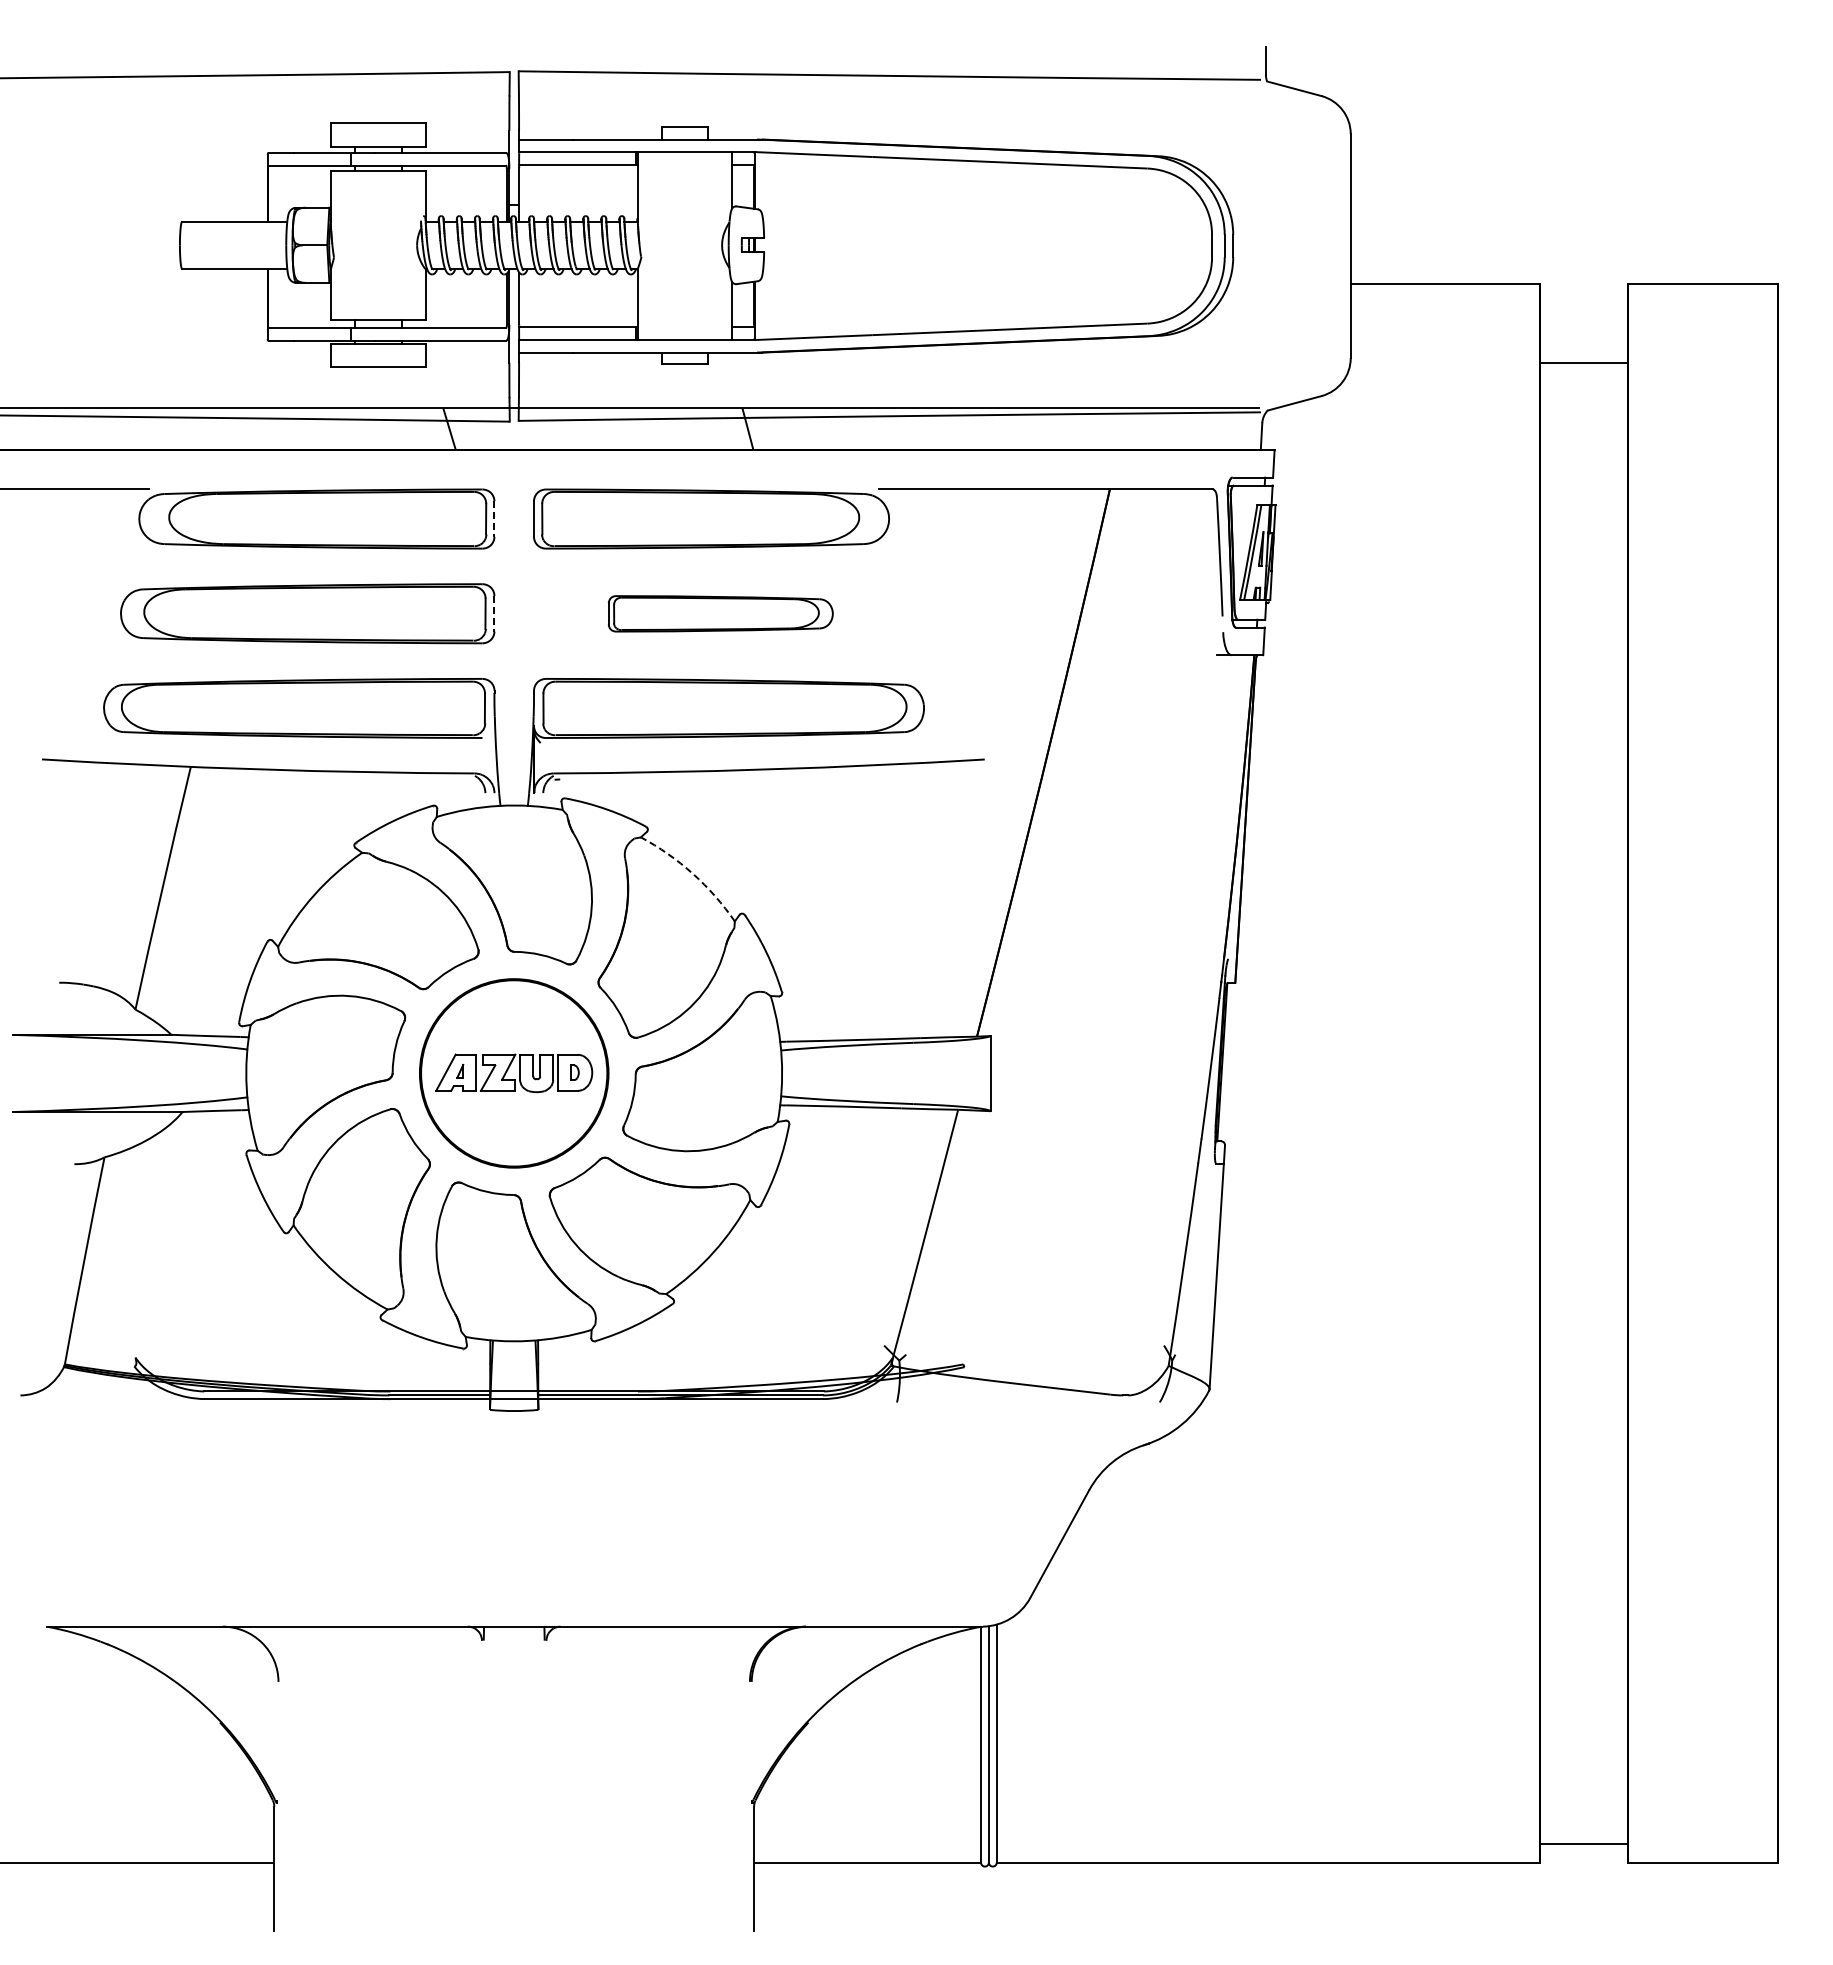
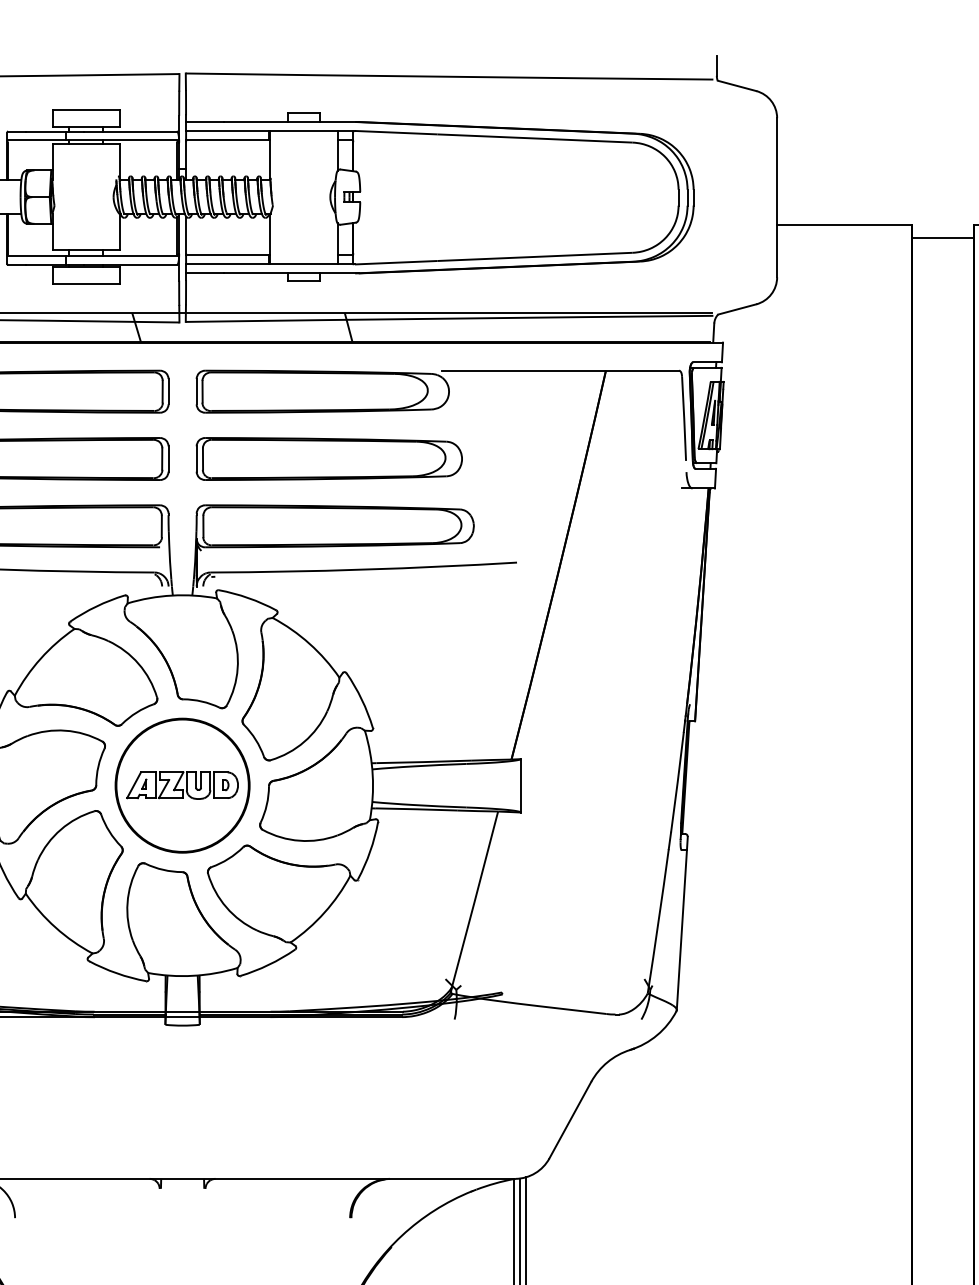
line: (1583, 362) -> (942, 237), moved
line: (494, 519) -> (168, 392), dashed -> solid
line: (494, 613) -> (168, 458), dashed -> solid
part: (720, 613) -> (329, 458), size x1.67
arc: (692, 873) -> (309, 643), dashed -> solid

